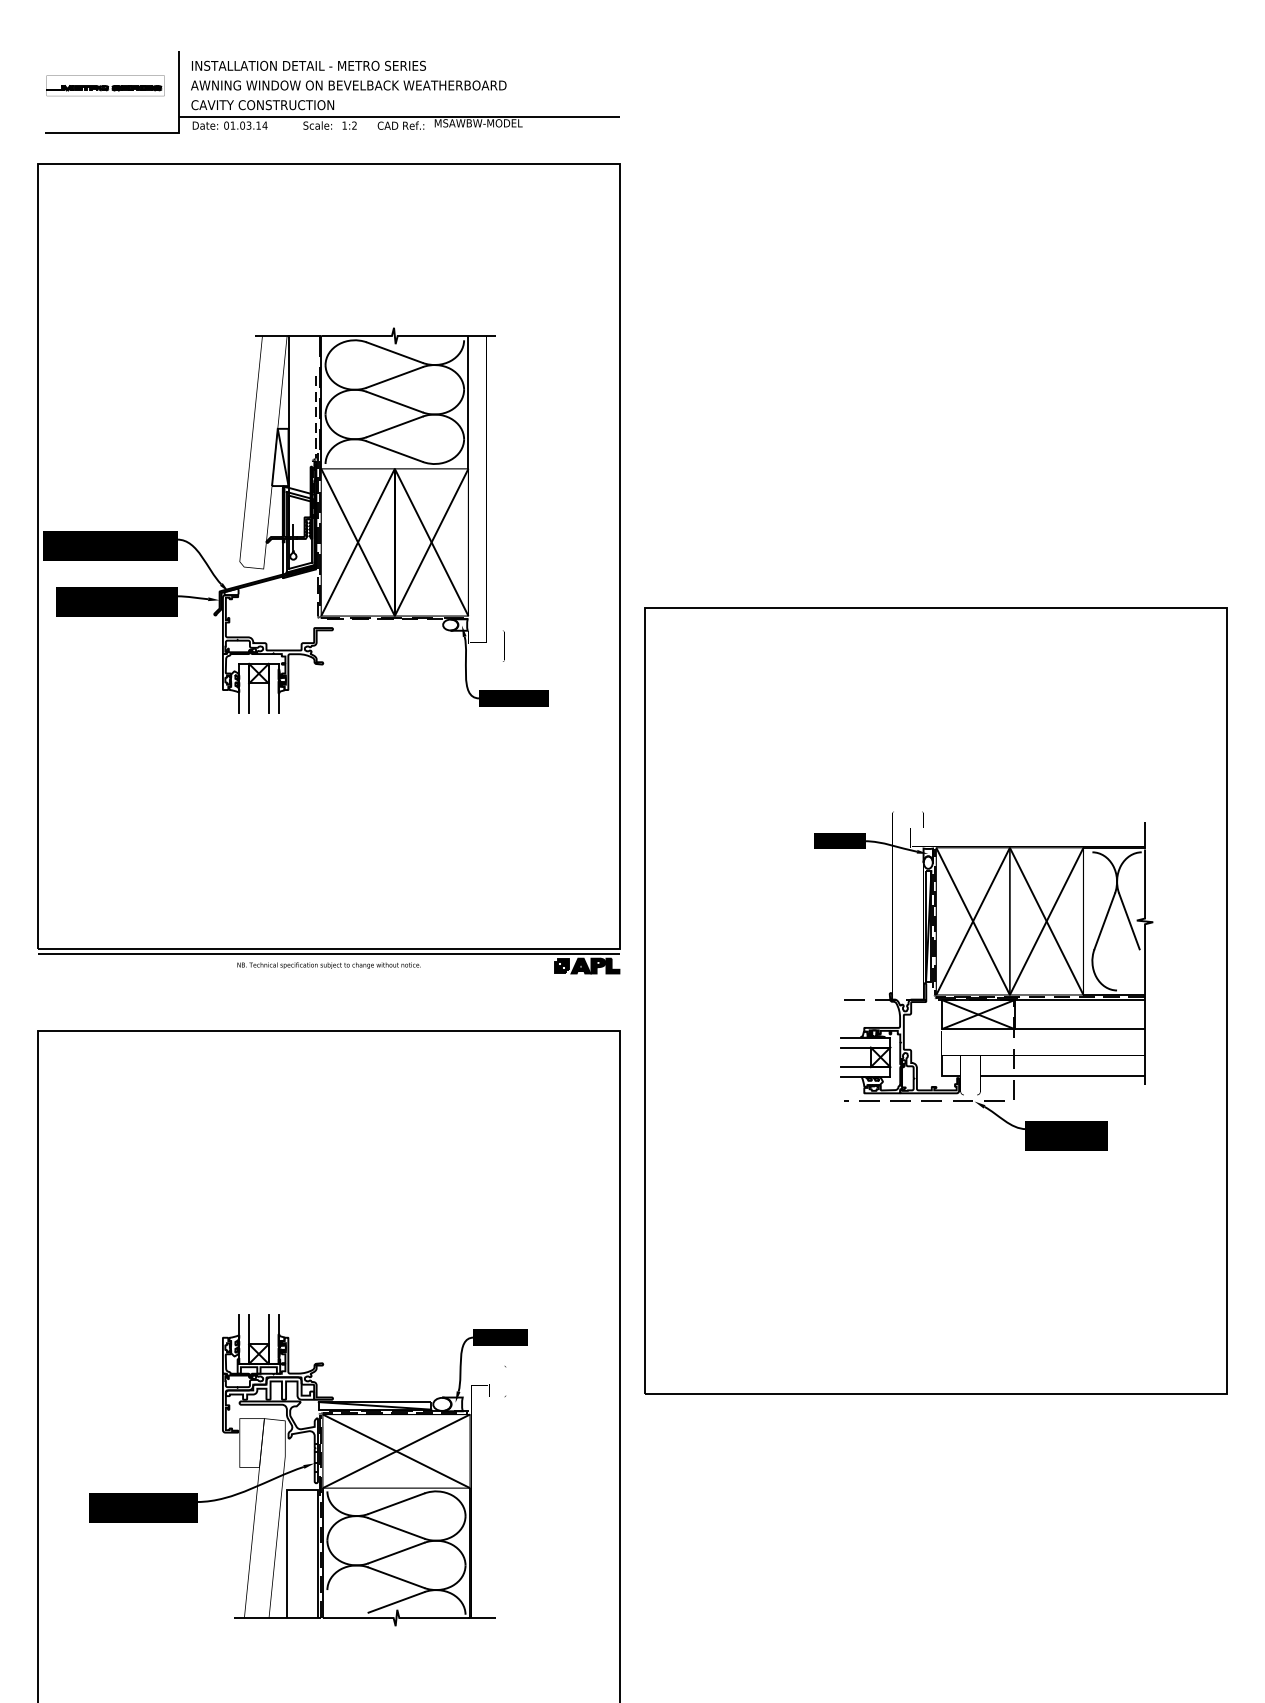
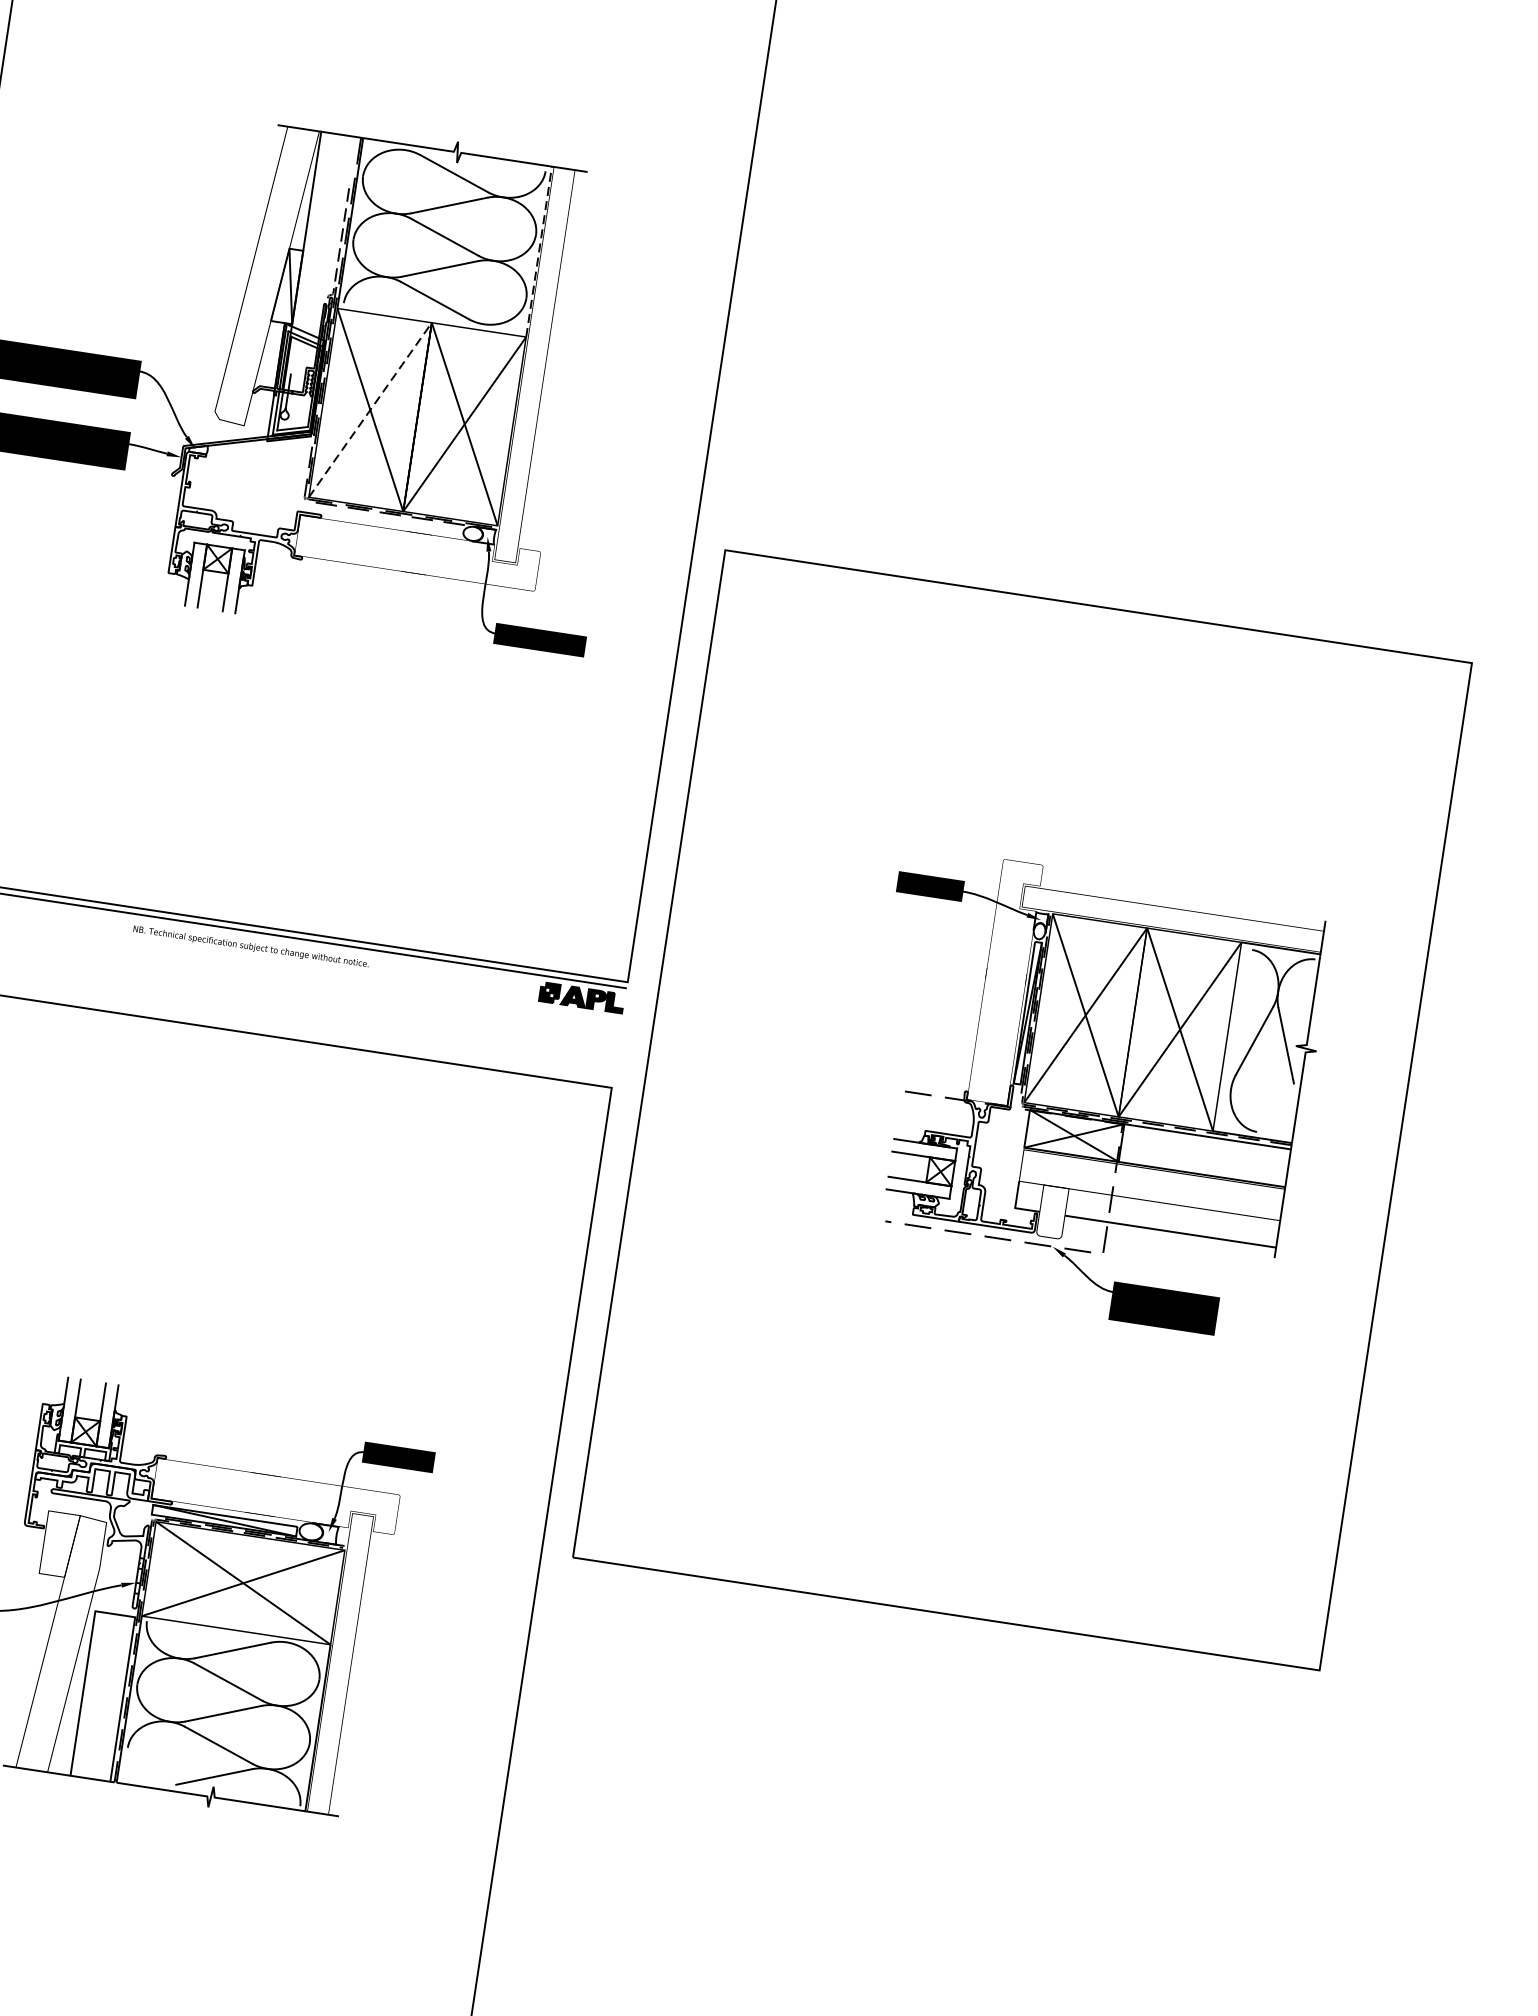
line: (468, 401) -> (539, 250), solid -> dashed
line: (358, 542) -> (370, 410), solid -> dashed

